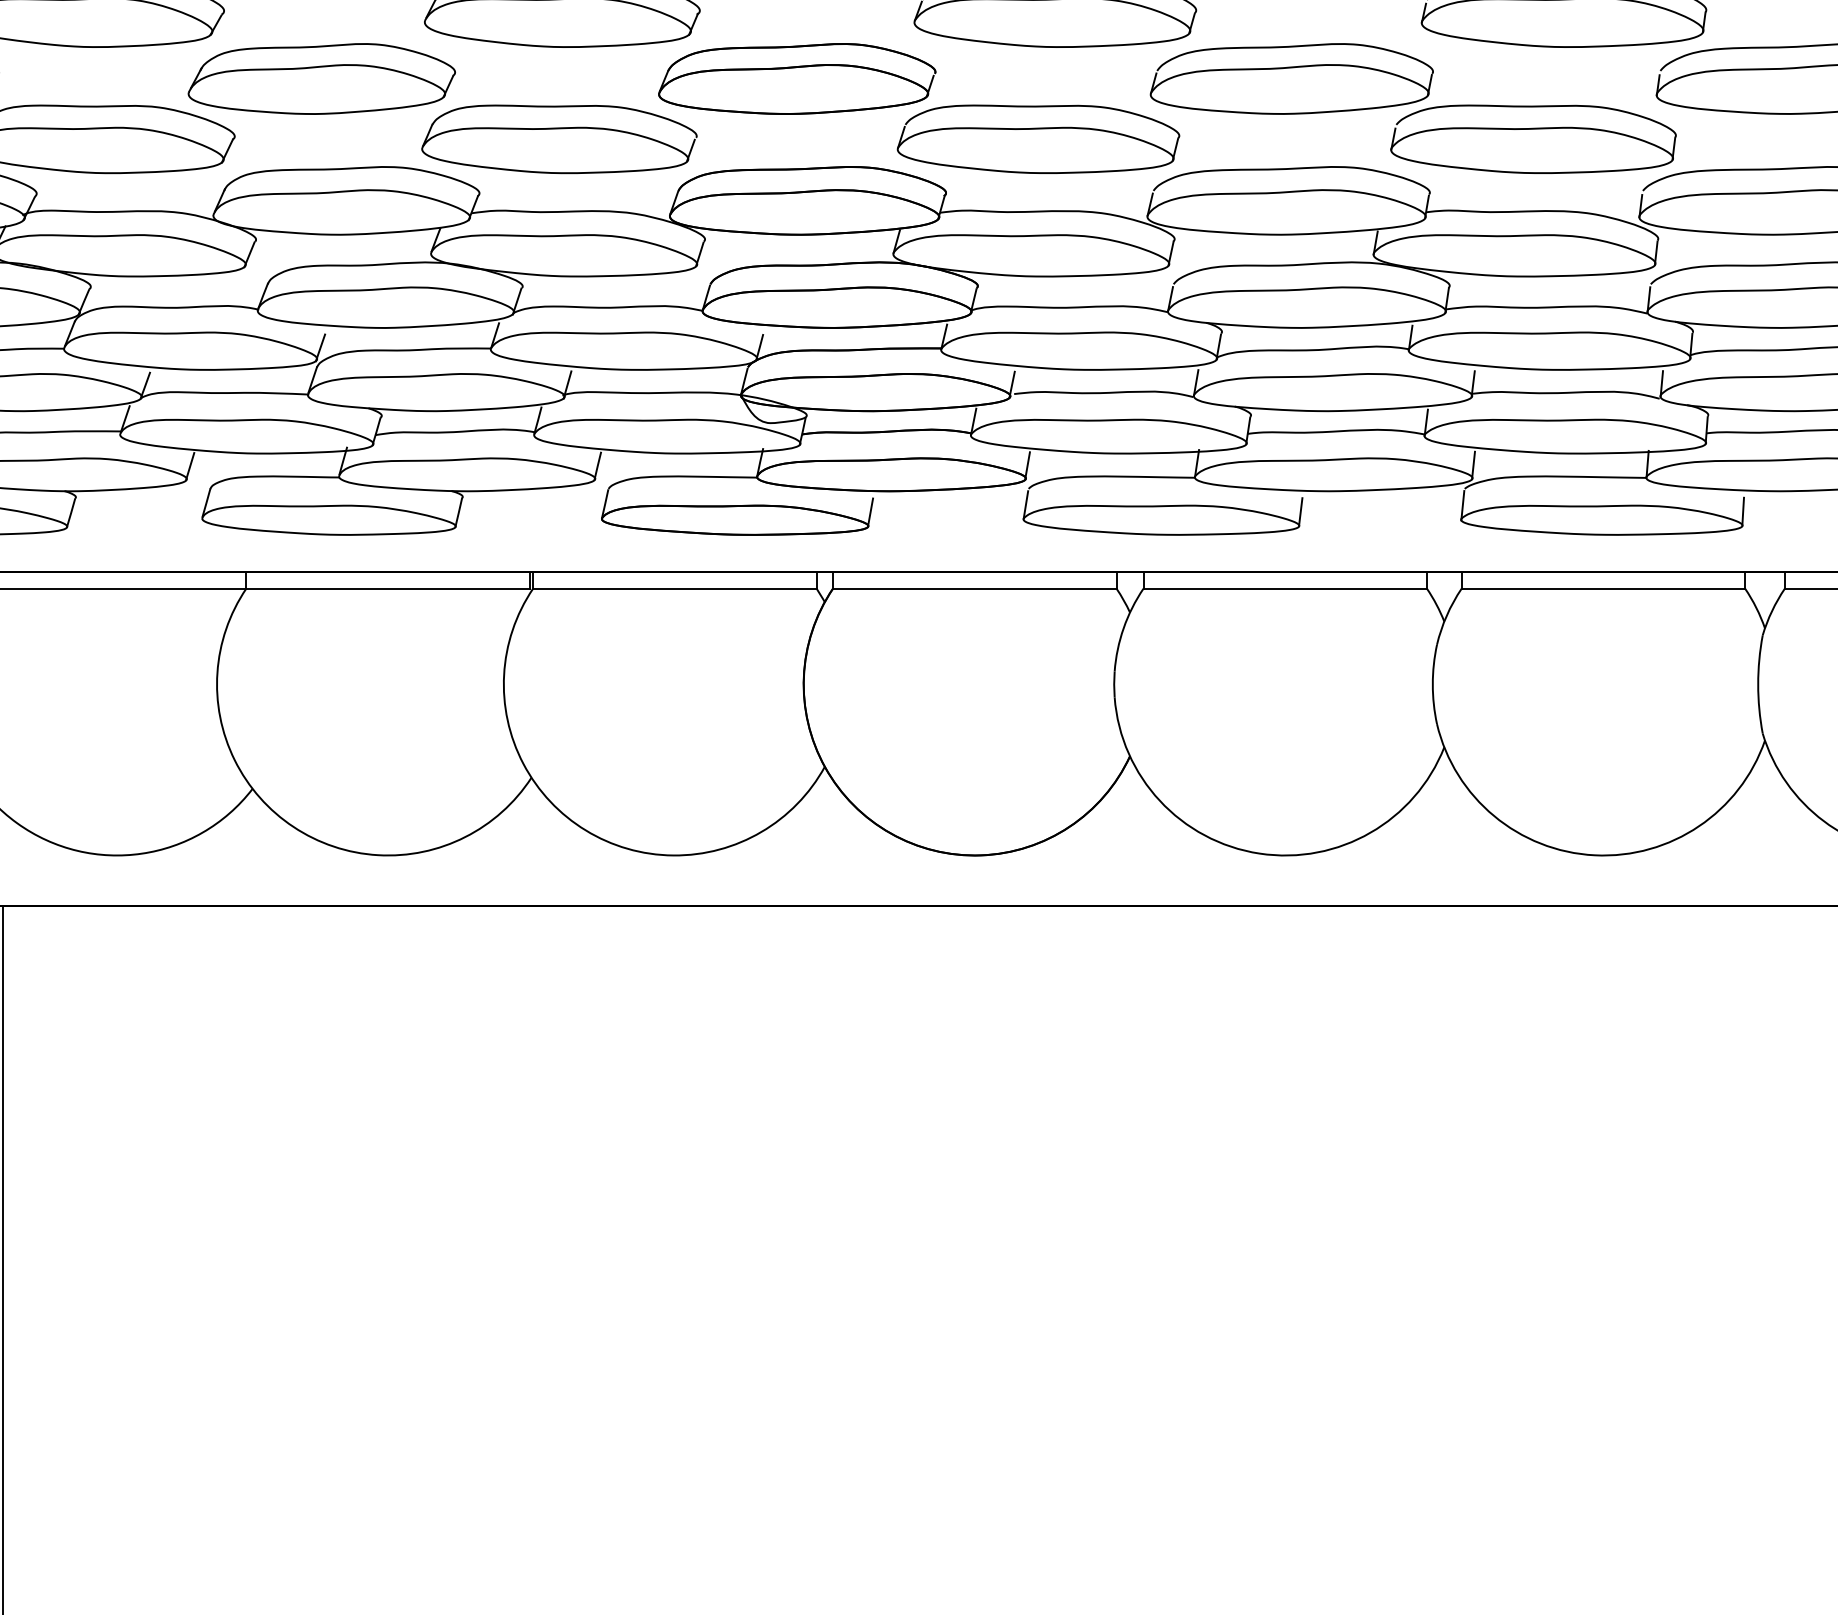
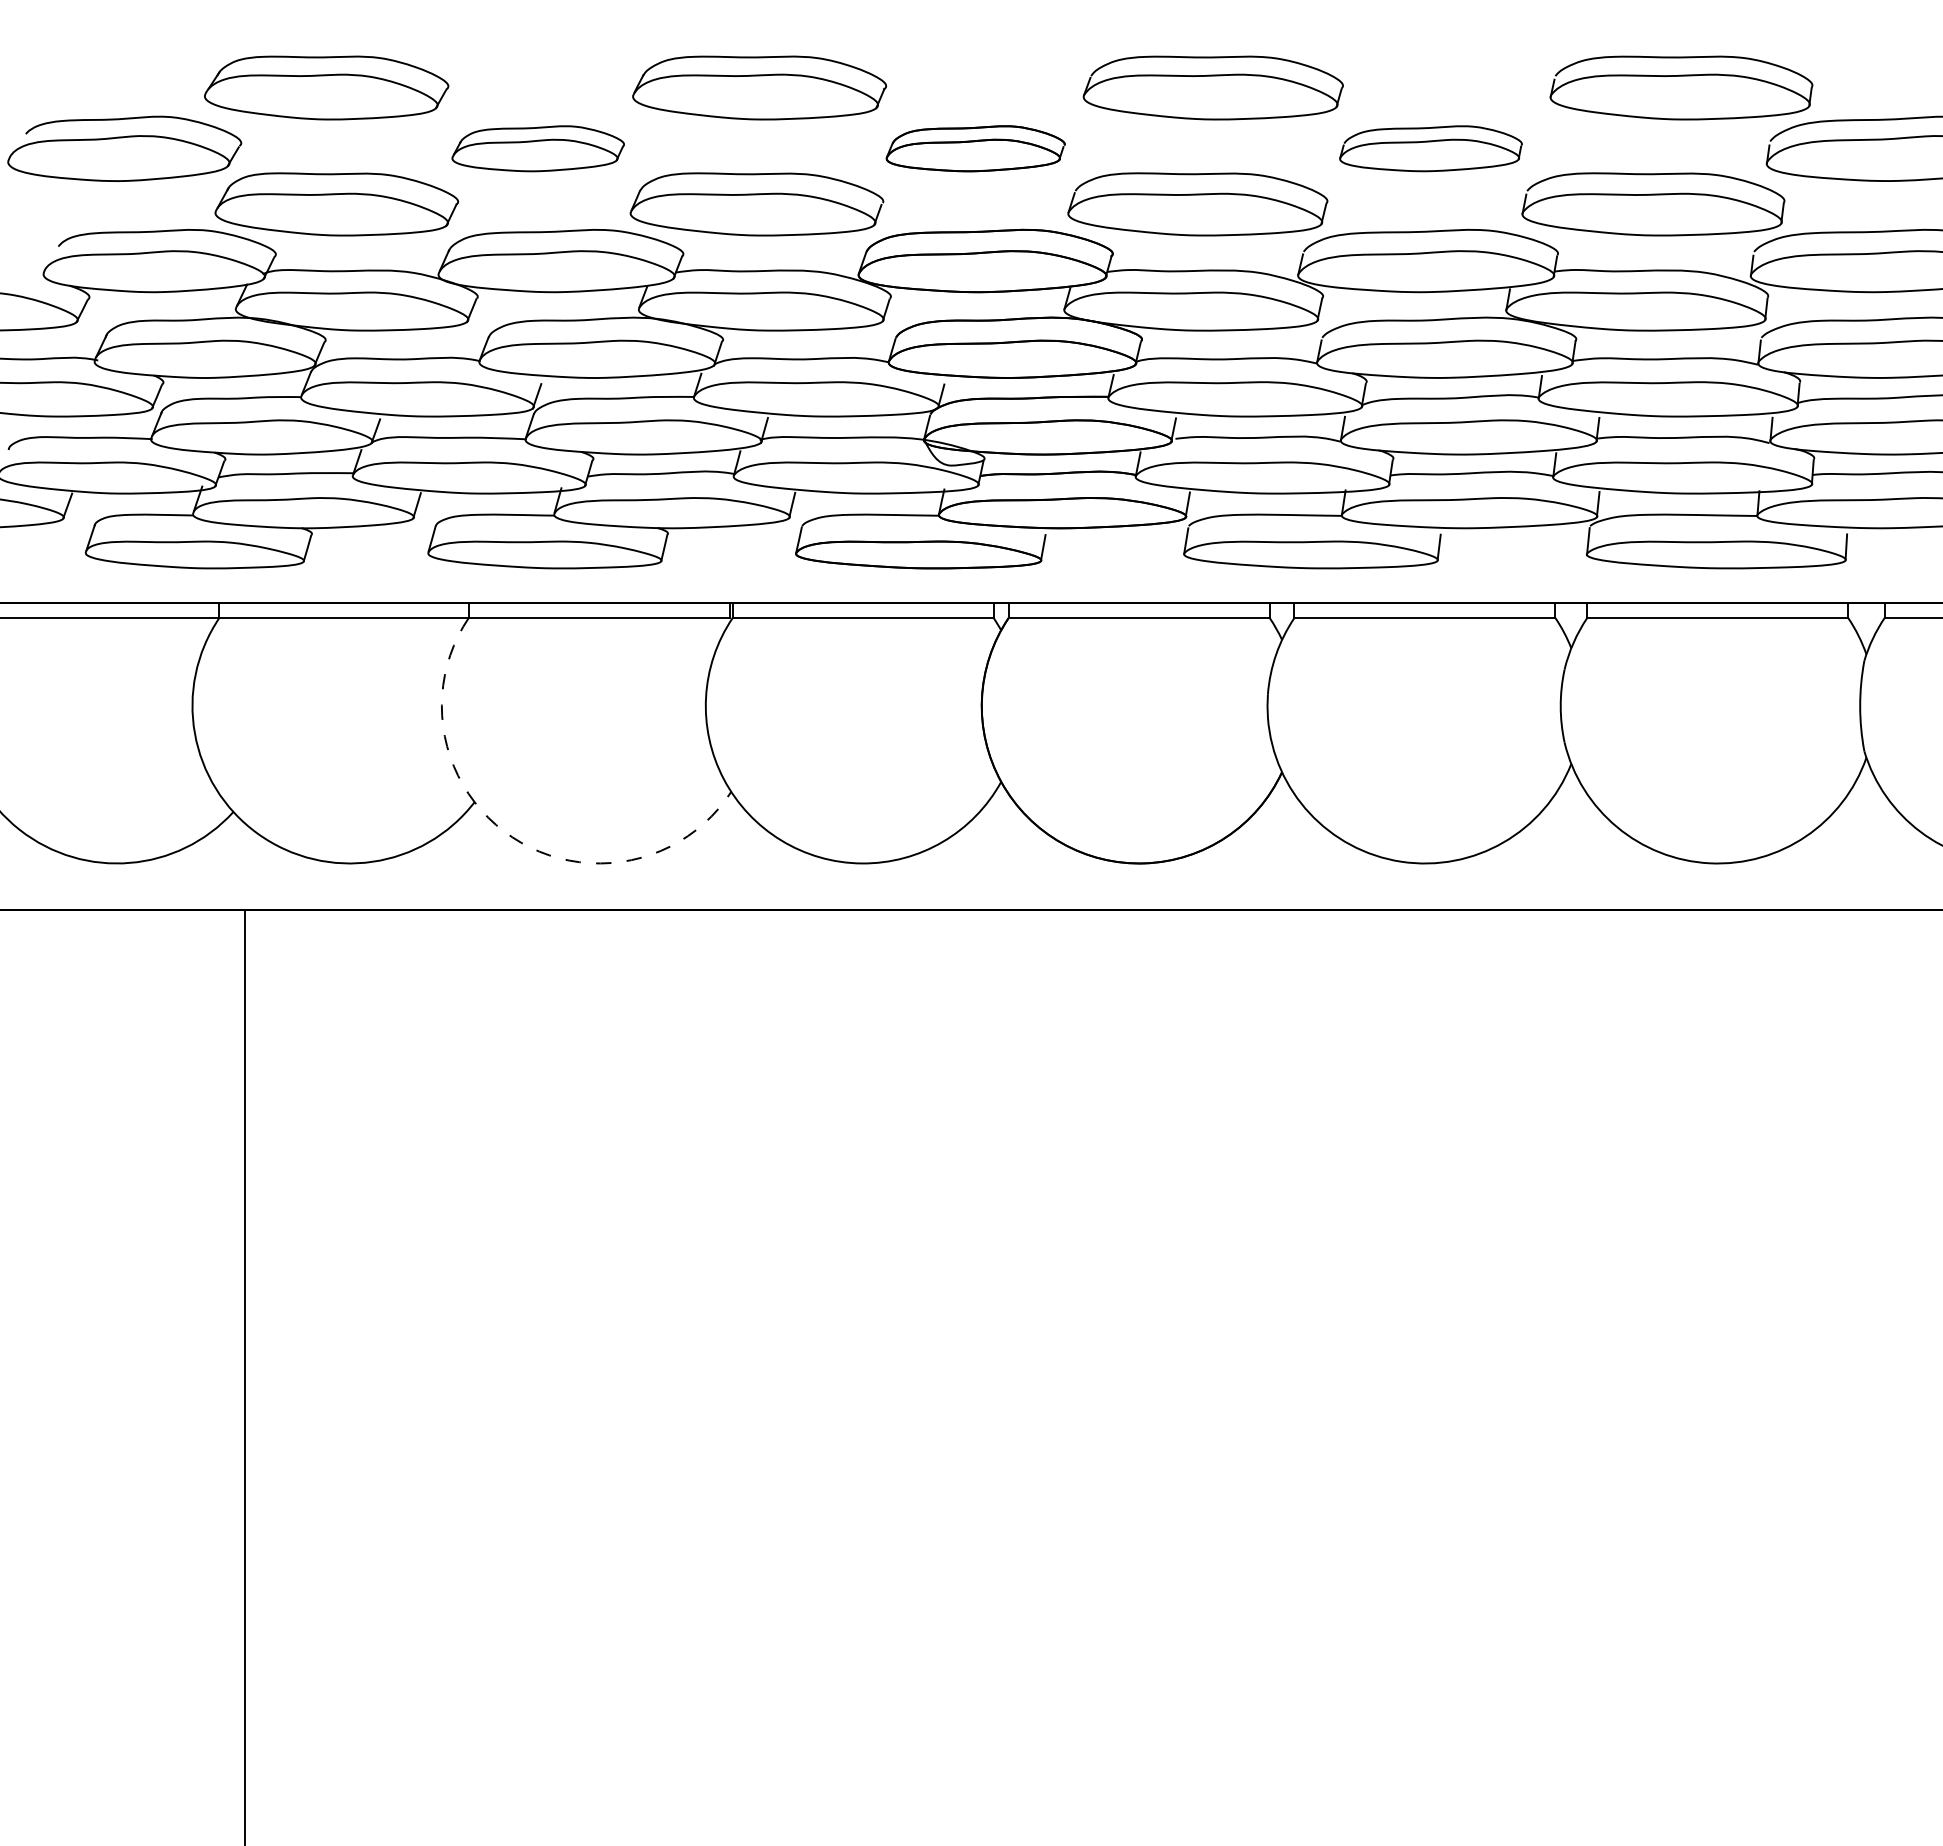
part: (320, 78) -> (537, 148), size x0.7
part: (796, 78) -> (975, 148), size x0.7
part: (1291, 78) -> (1430, 148), size x0.7
arc: (293, 827) -> (512, 837), solid -> dashed

